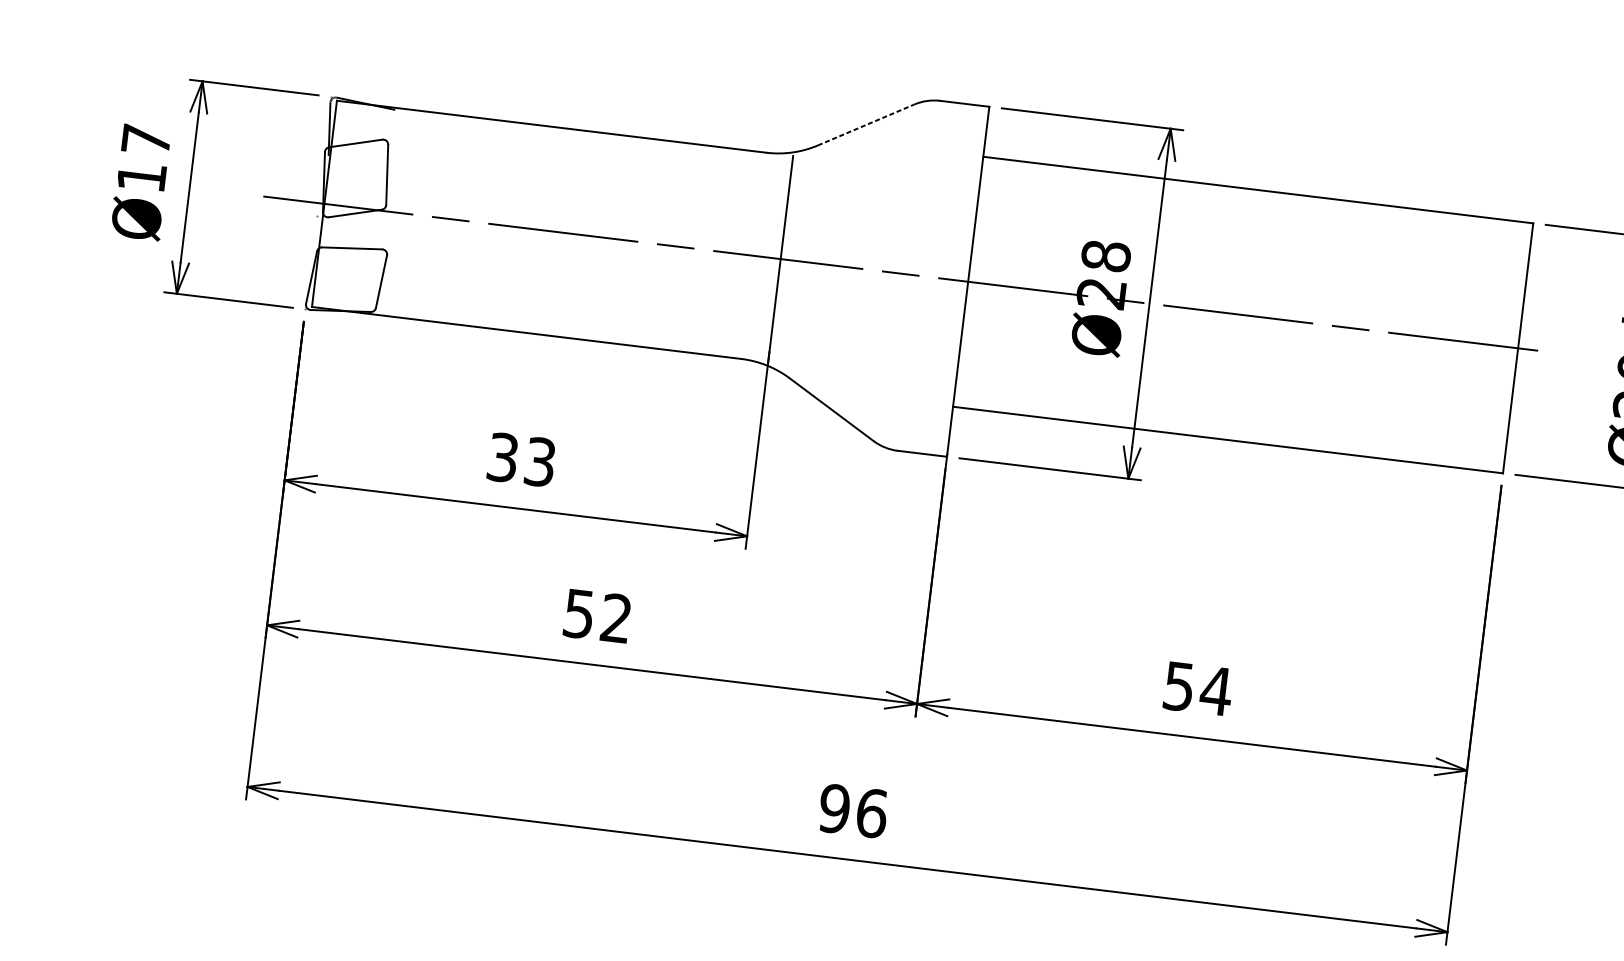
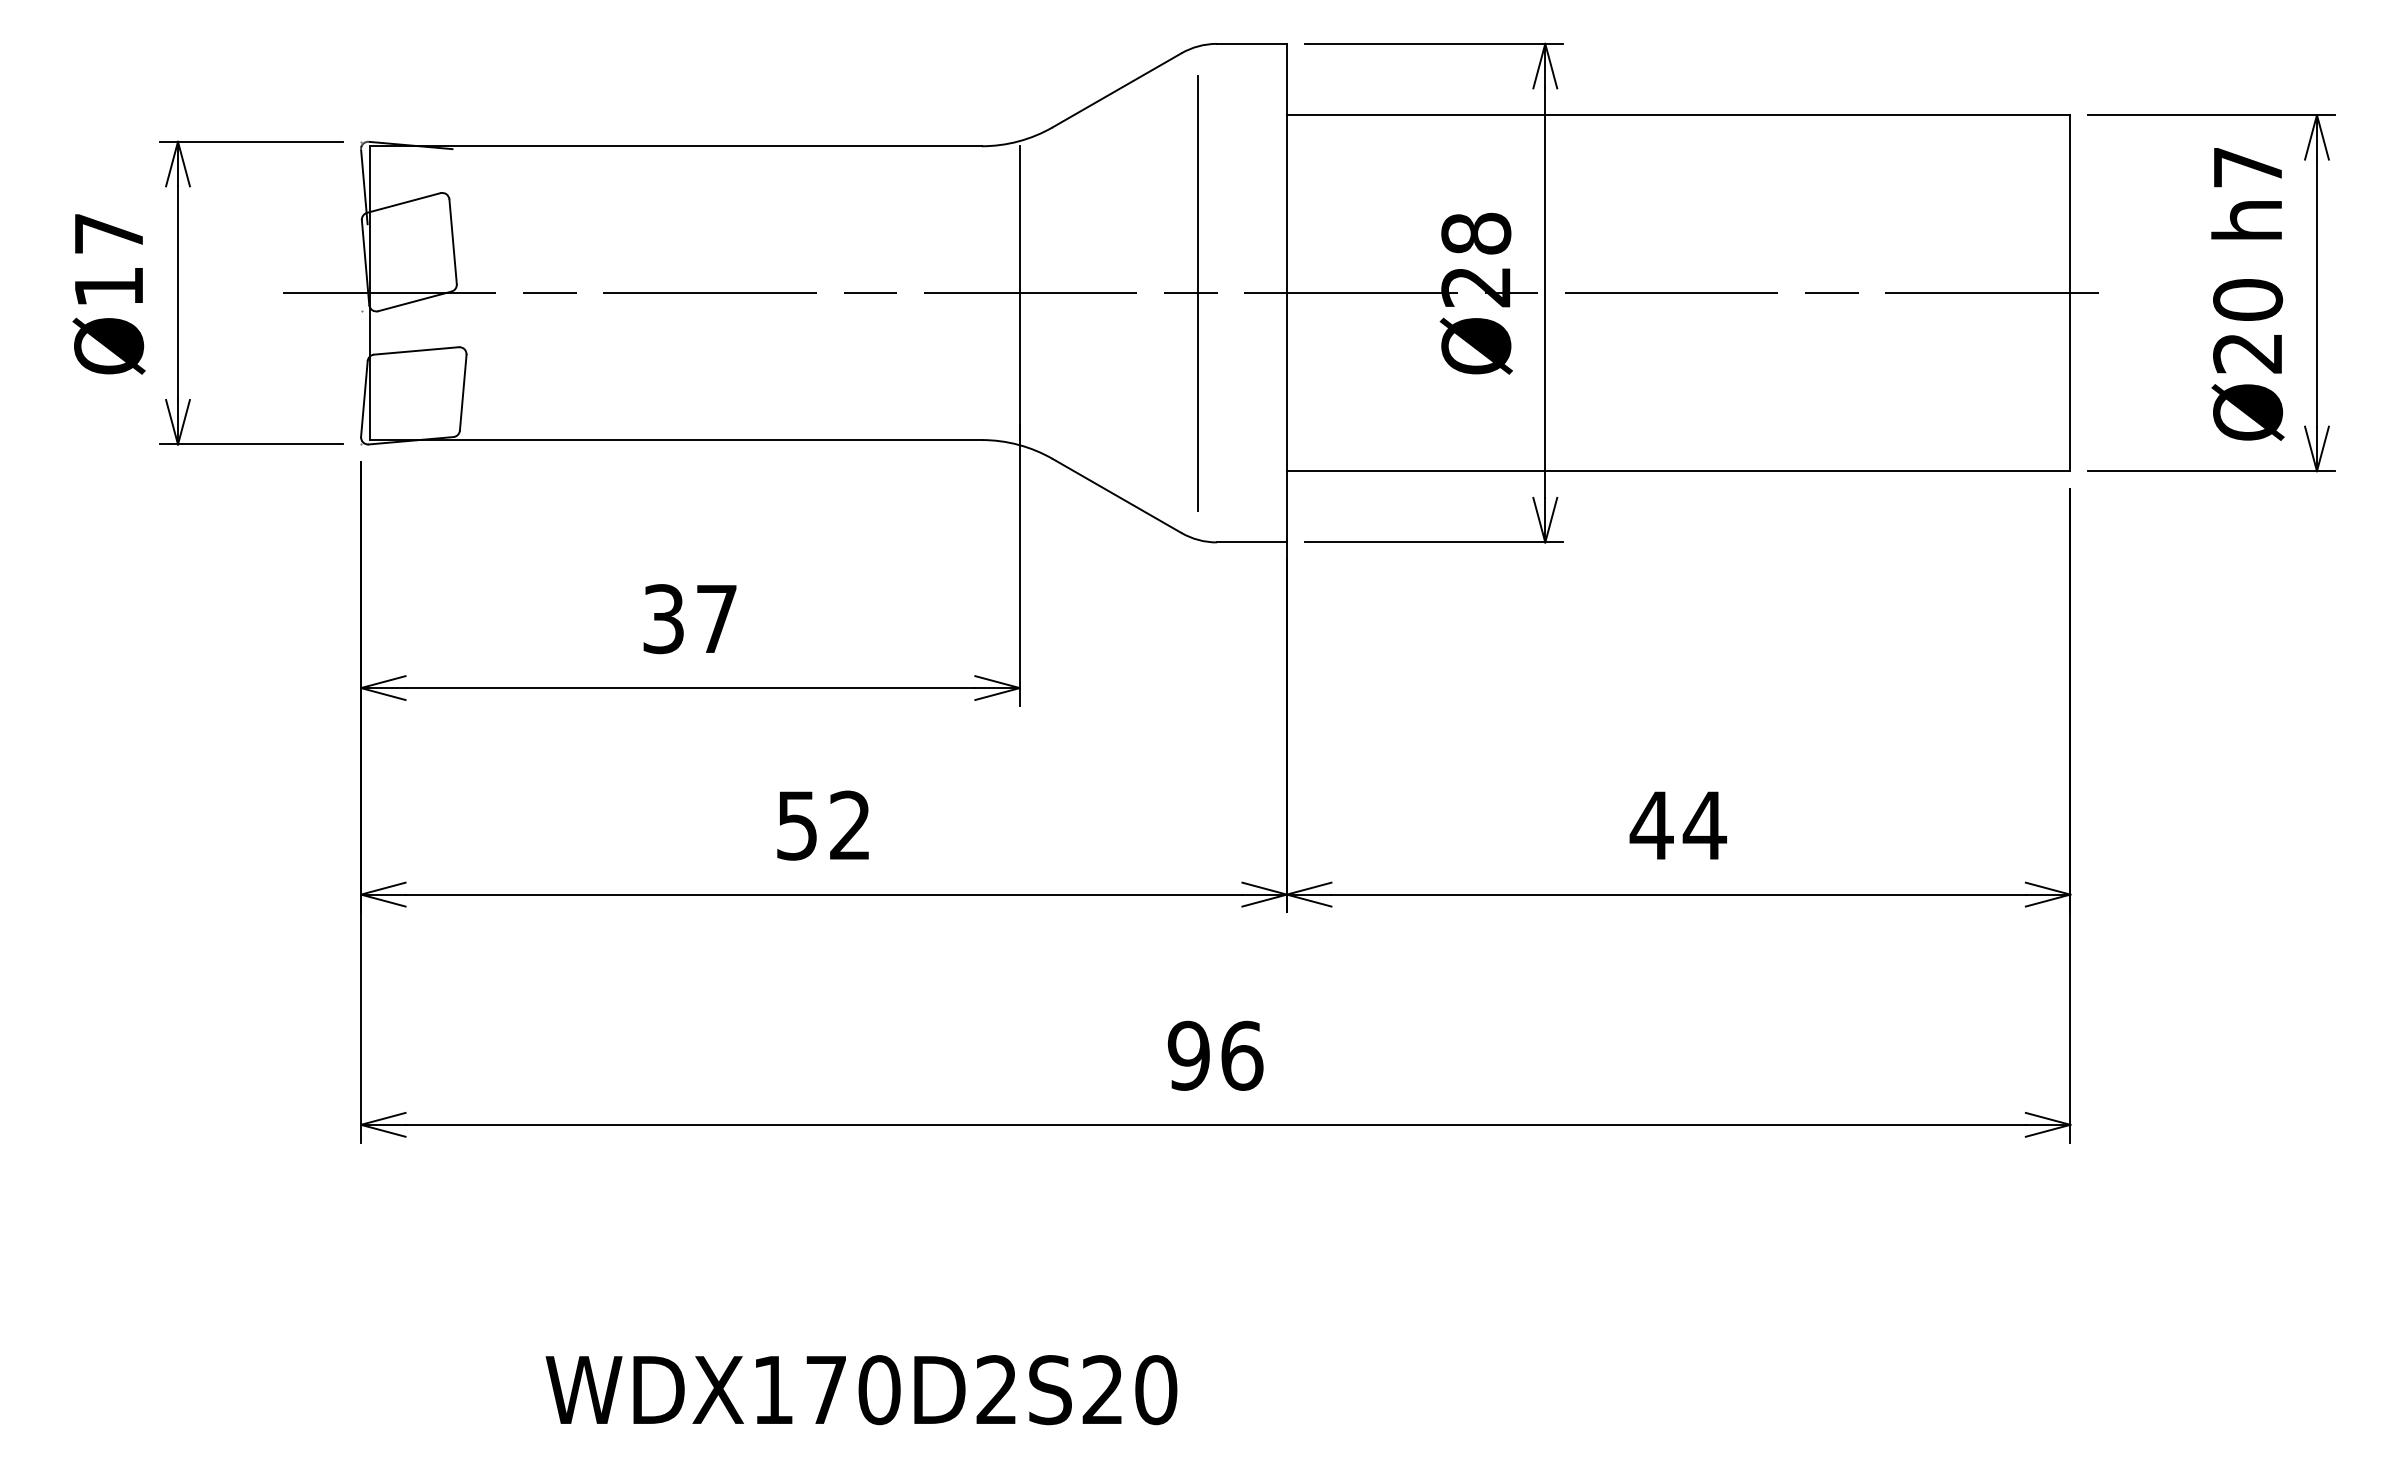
line: (866, 125) -> (1117, 90), dashed -> solid
line: (905, 274) -> (1197, 293), added
text: (540, 462) -> (716, 619), 33 -> 37
text: (1178, 686) -> (1651, 825), 54 -> 44

